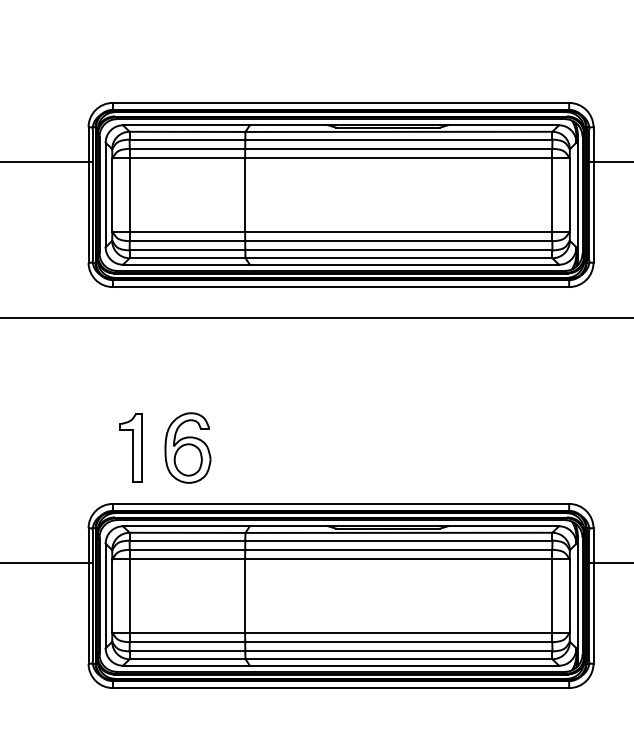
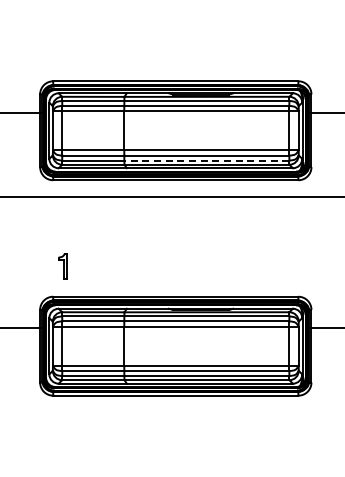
line: (398, 250) -> (206, 160), solid -> dashed
part: (130, 447) -> (62, 266), size x0.7
part: (187, 447) -> (93, 266), removed

